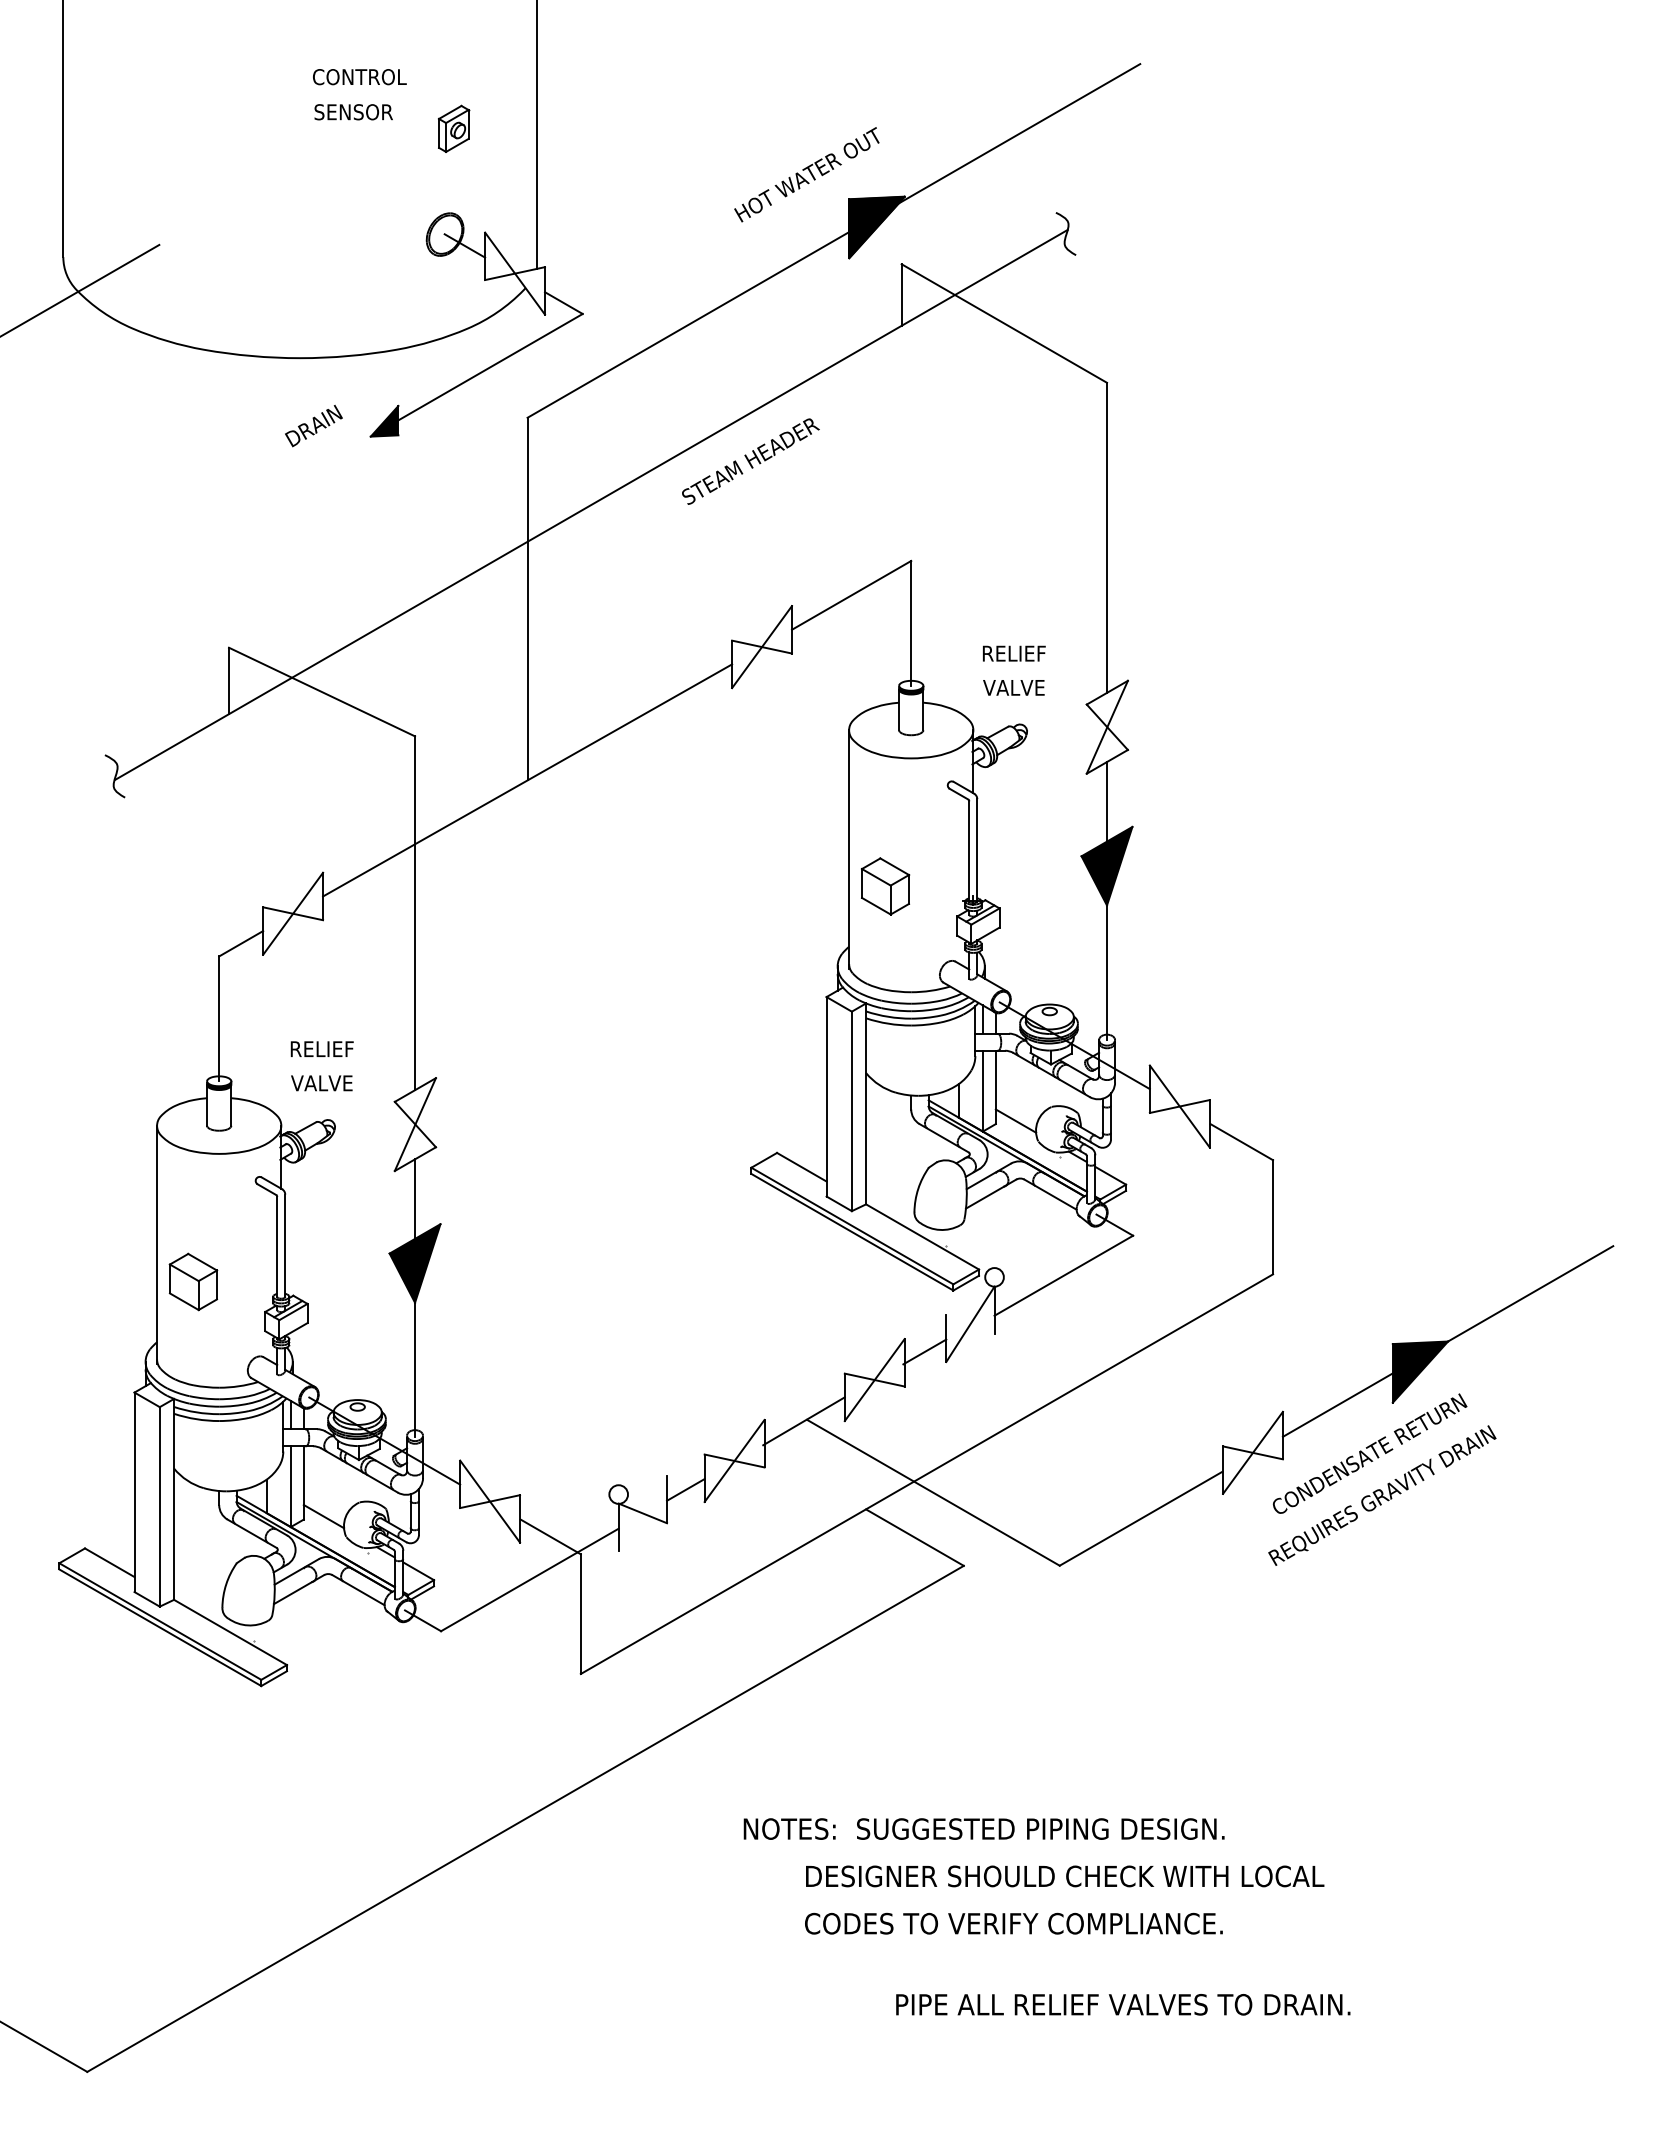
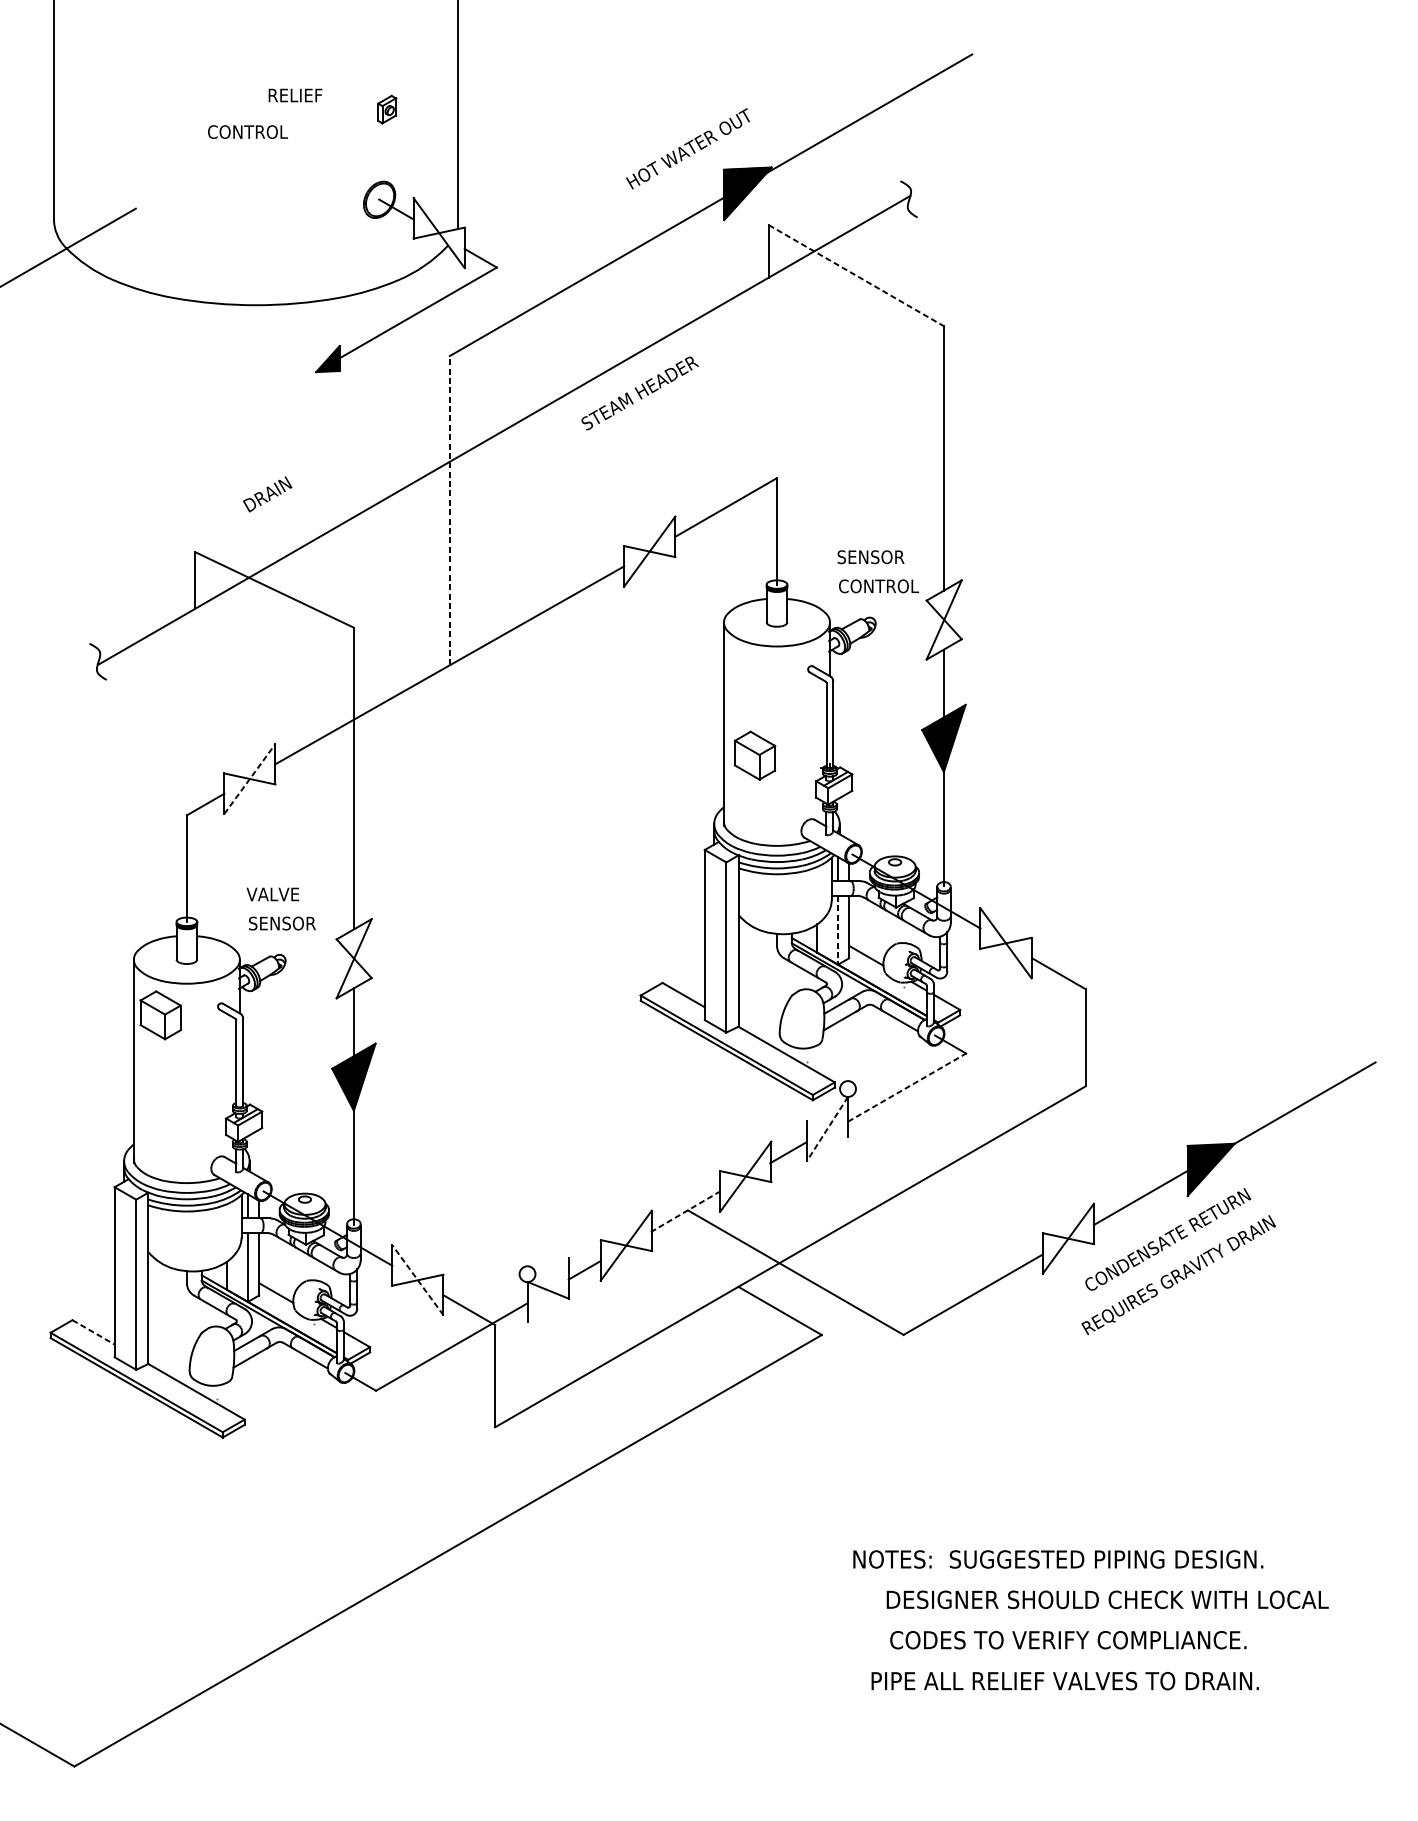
text: (359, 77) -> (247, 132), moved
text: (353, 112) -> (301, 95), SENSOR -> RELIEF
part: (454, 128) -> (387, 109), size x0.7
line: (1004, 323) -> (856, 275), solid -> dashed
text: (313, 426) -> (267, 494), moved
line: (527, 598) -> (449, 510), solid -> dashed
text: (1021, 653) -> (871, 557), RELIEF -> SENSOR
text: (1030, 687) -> (878, 586), VALVE -> CONTROL
line: (293, 913) -> (250, 778), solid -> dashed
text: (321, 1049) -> (274, 894), RELIEF -> VALVE
text: (330, 1083) -> (281, 923), VALVE -> SENSOR
line: (982, 1091) -> (837, 930), solid -> dashed
line: (1064, 1275) -> (907, 1087), solid -> dashed
part: (193, 1281) -> (160, 1014), moved
line: (970, 1324) -> (827, 1129), solid -> dashed
line: (804, 1421) -> (685, 1211), solid -> dashed
line: (490, 1501) -> (418, 1280), solid -> dashed
line: (109, 1562) -> (93, 1332), solid -> dashed
text: (983, 1828) -> (1057, 1558), moved
text: (1065, 1876) -> (1108, 1599), moved
text: (1013, 1923) -> (1067, 1639), moved
text: (1123, 2004) -> (1065, 1680), moved

